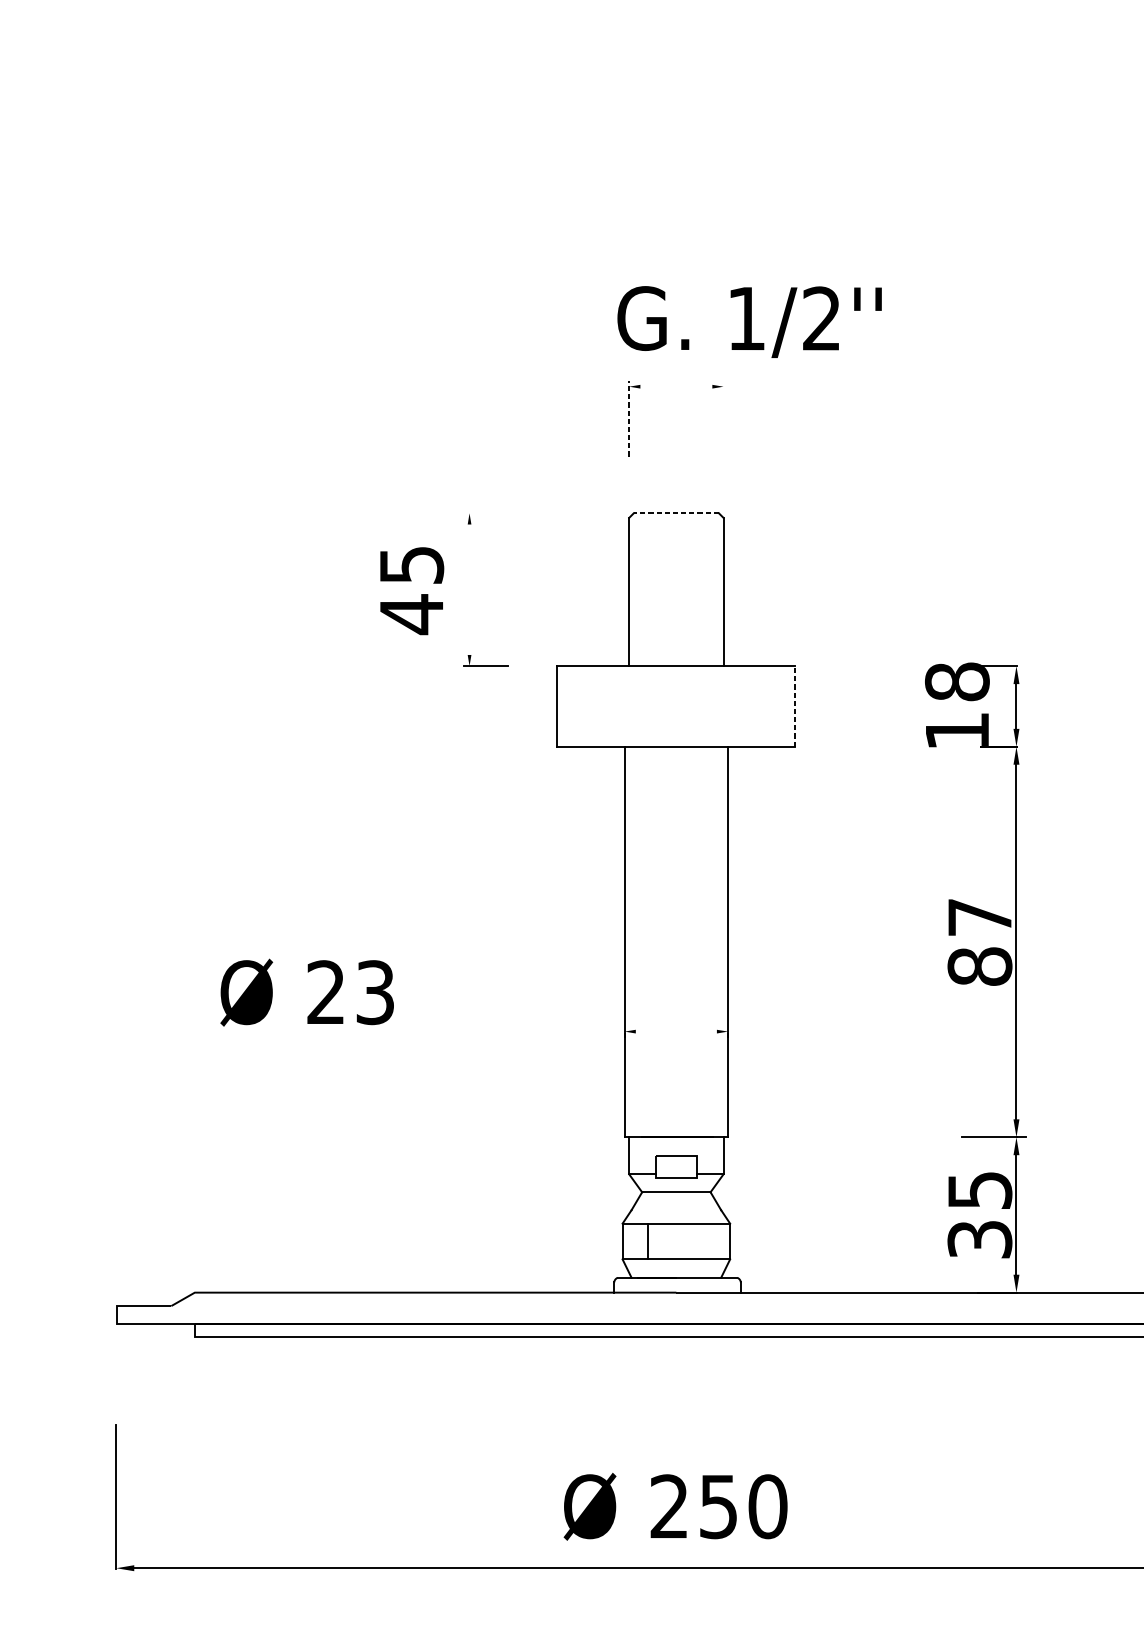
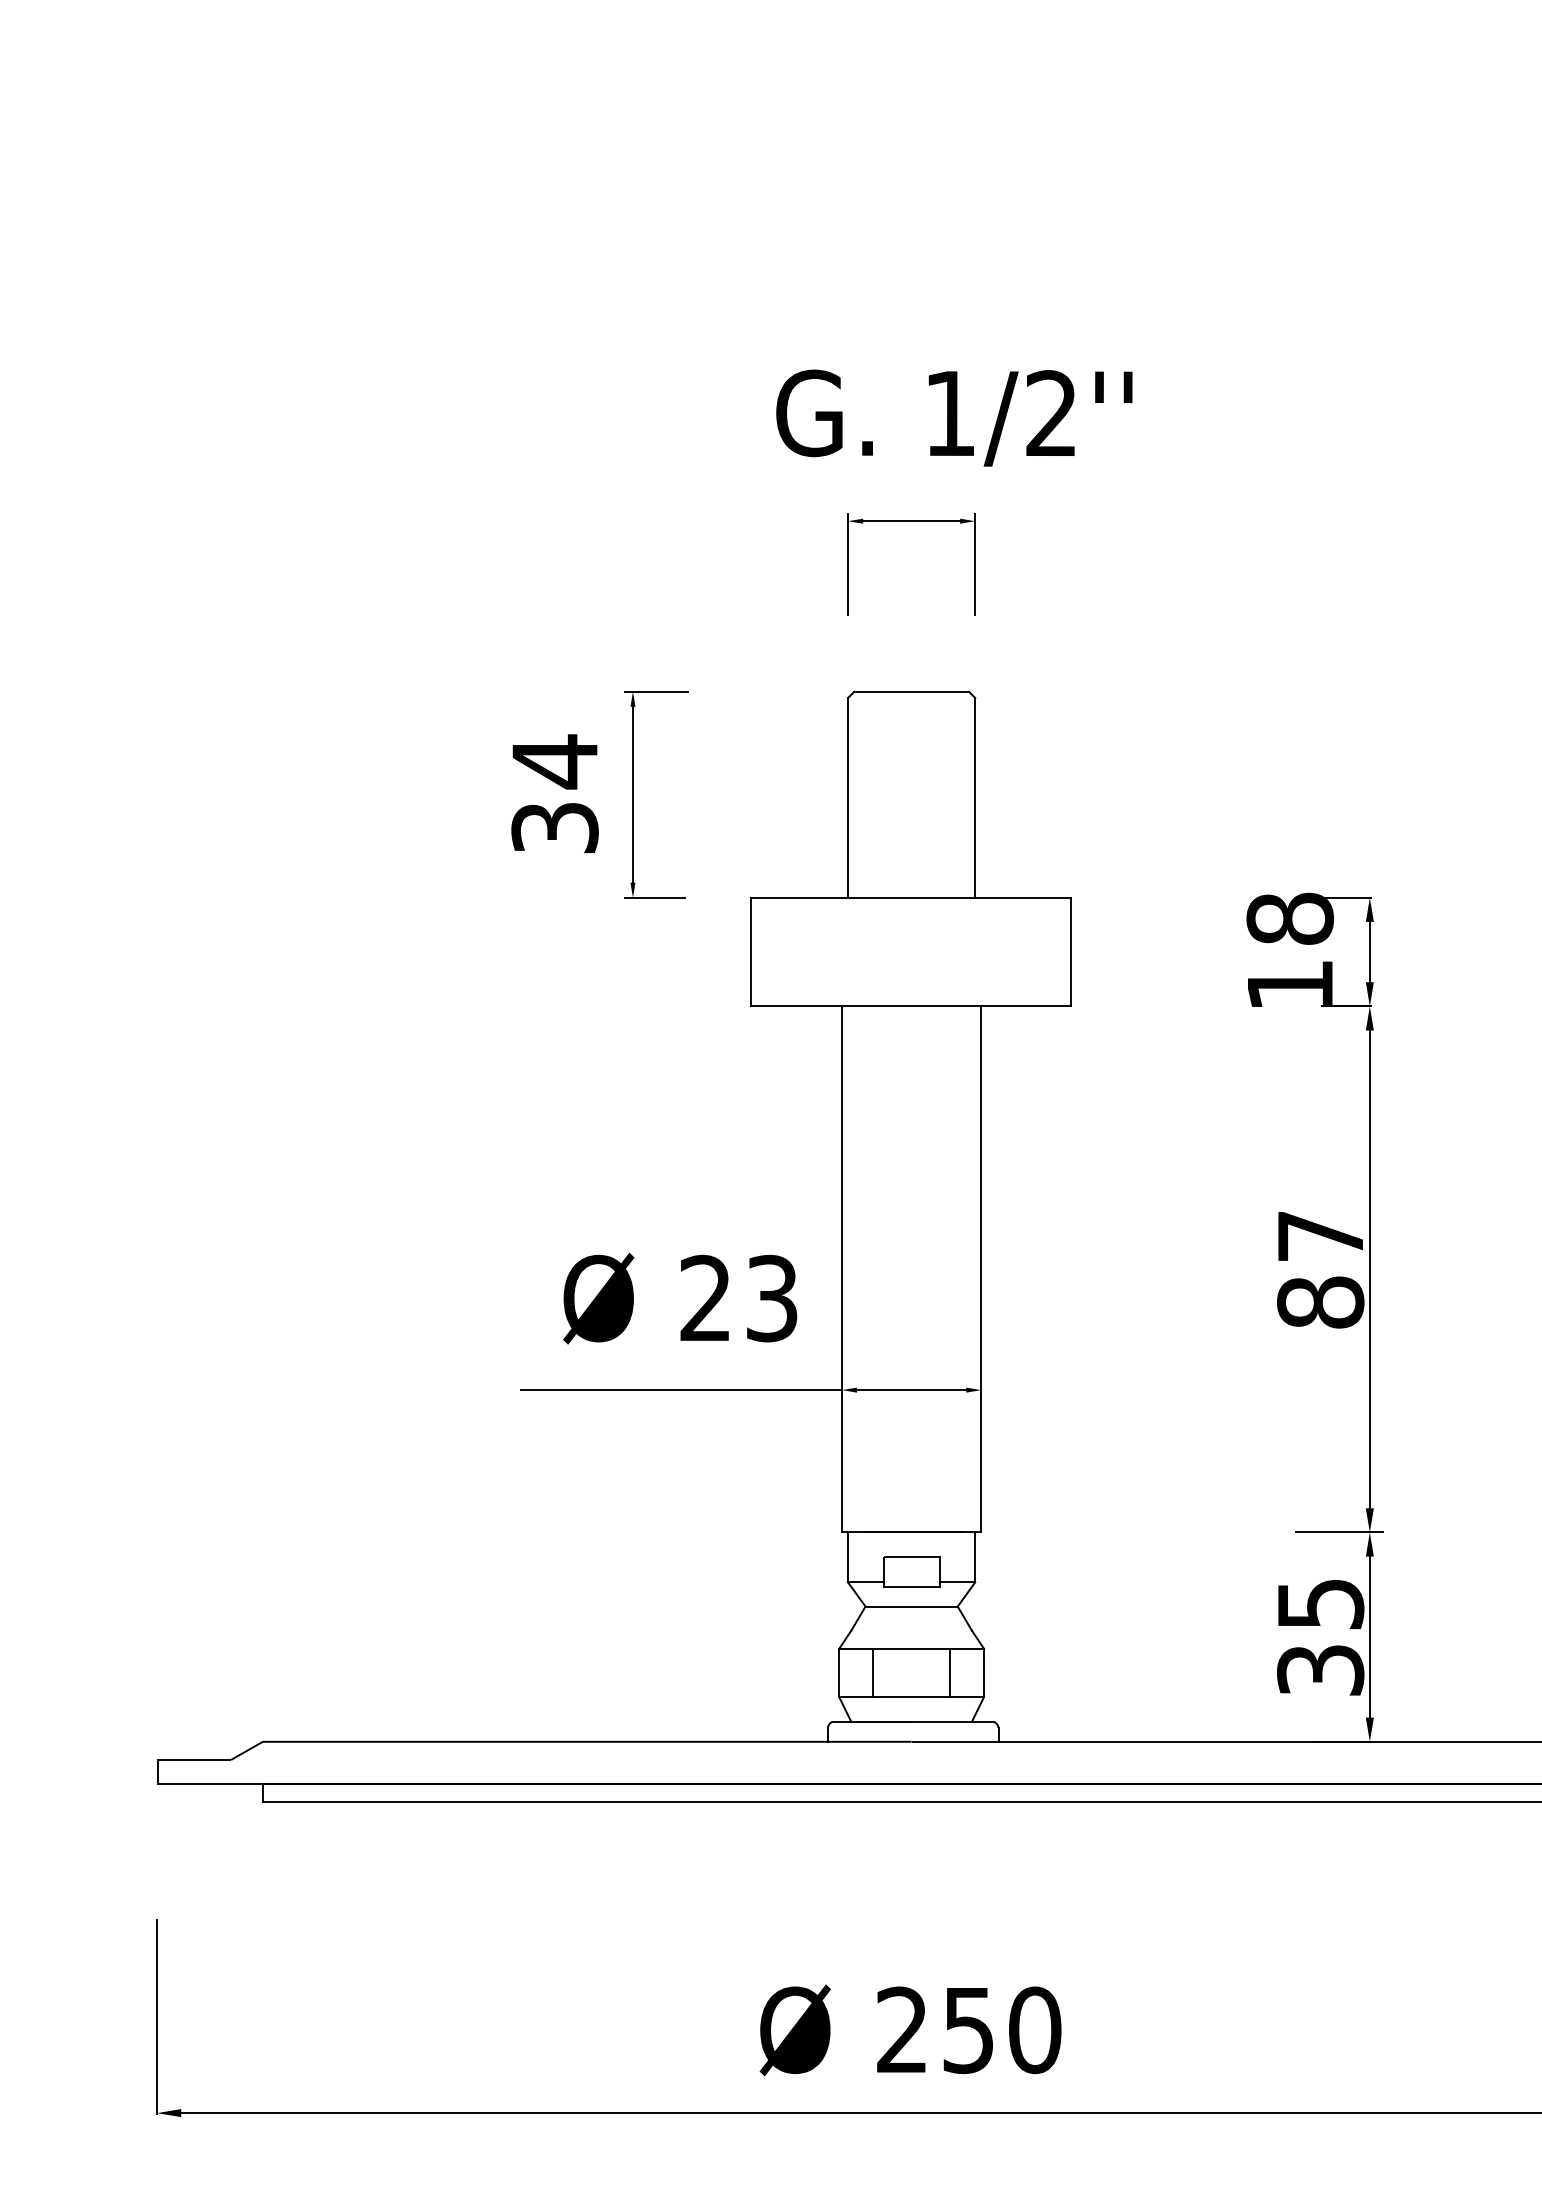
text: (749, 321) -> (954, 417), moved
line: (676, 386) -> (911, 521), added
line: (629, 418) -> (848, 564), dashed -> solid
line: (723, 418) -> (975, 564), added
line: (487, 513) -> (656, 691), added
line: (676, 513) -> (911, 691), dashed -> solid
text: (411, 589) -> (554, 794), 45 -> 34
line: (469, 589) -> (632, 794), added
line: (795, 706) -> (1071, 951), dashed -> solid
text: (307, 992) -> (680, 1298), moved
line: (505, 1031) -> (681, 1390), added
line: (676, 1031) -> (911, 1390), added
line: (705, 1241) -> (950, 1672), added

